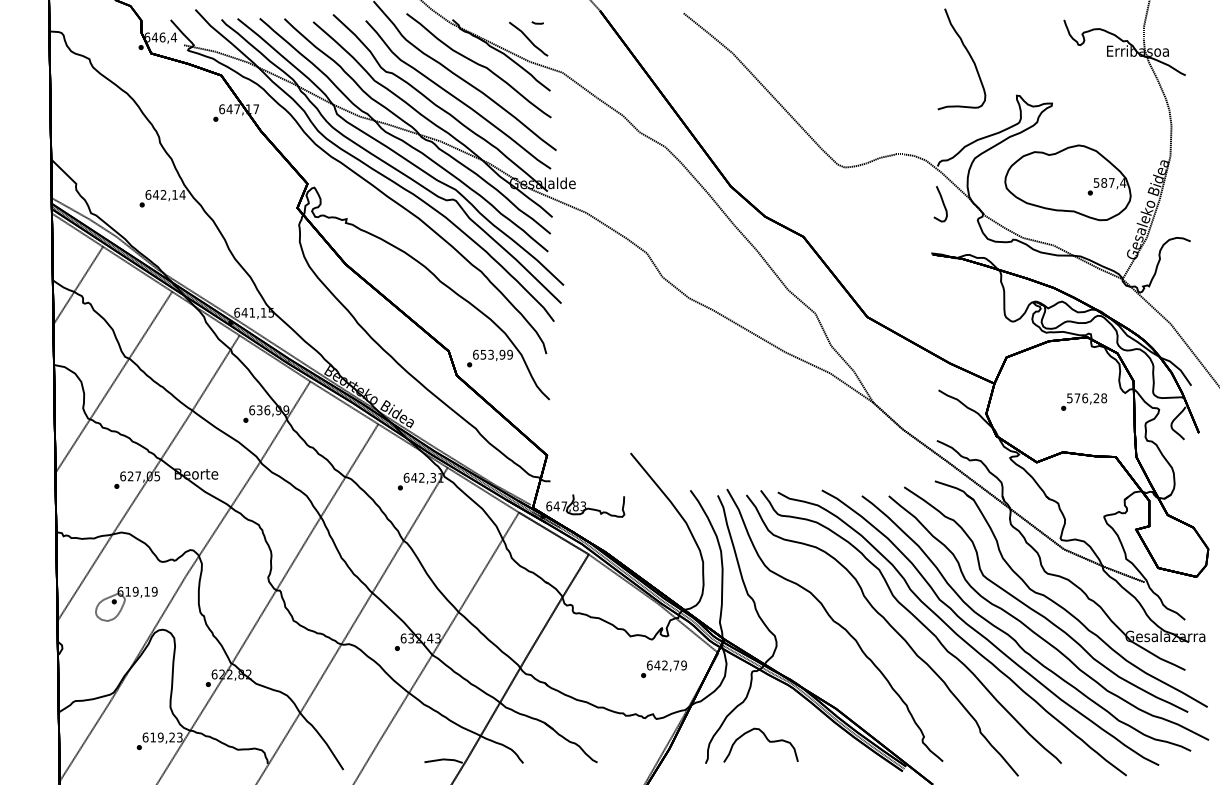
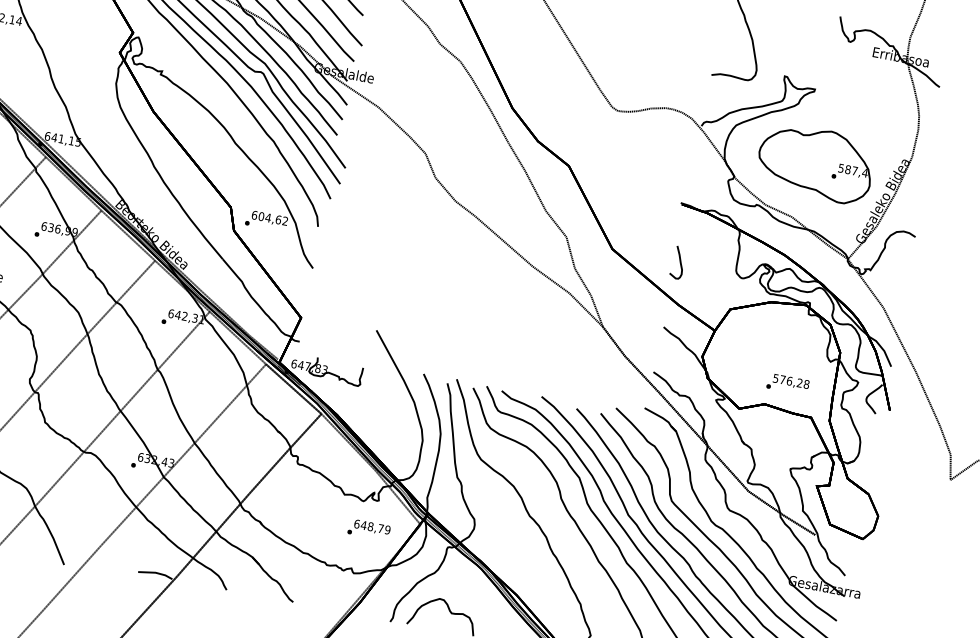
curve: (942, 203) -> (679, 262), moved
text: (496, 354) -> (273, 218), 653,99 -> 604,62
text: (1084, 401) -> (788, 383), moved
text: (664, 665) -> (370, 526), 642,79 -> 648,79

